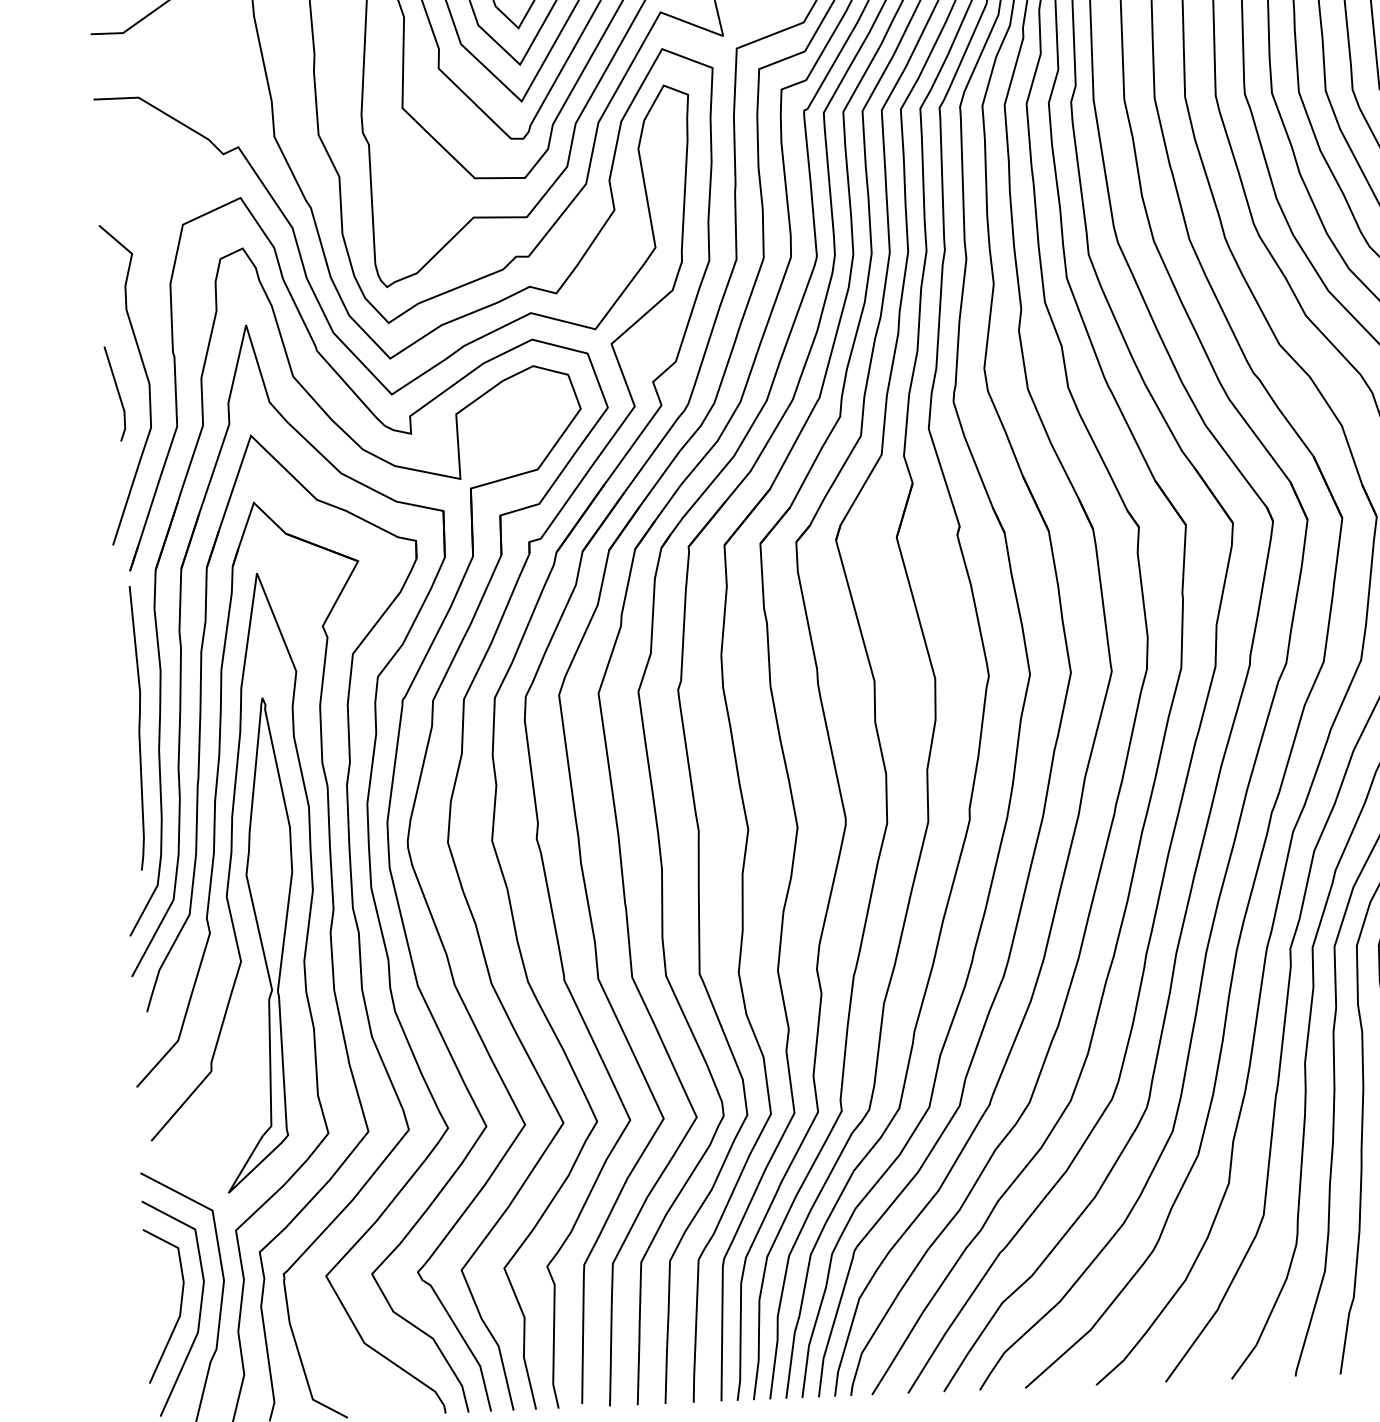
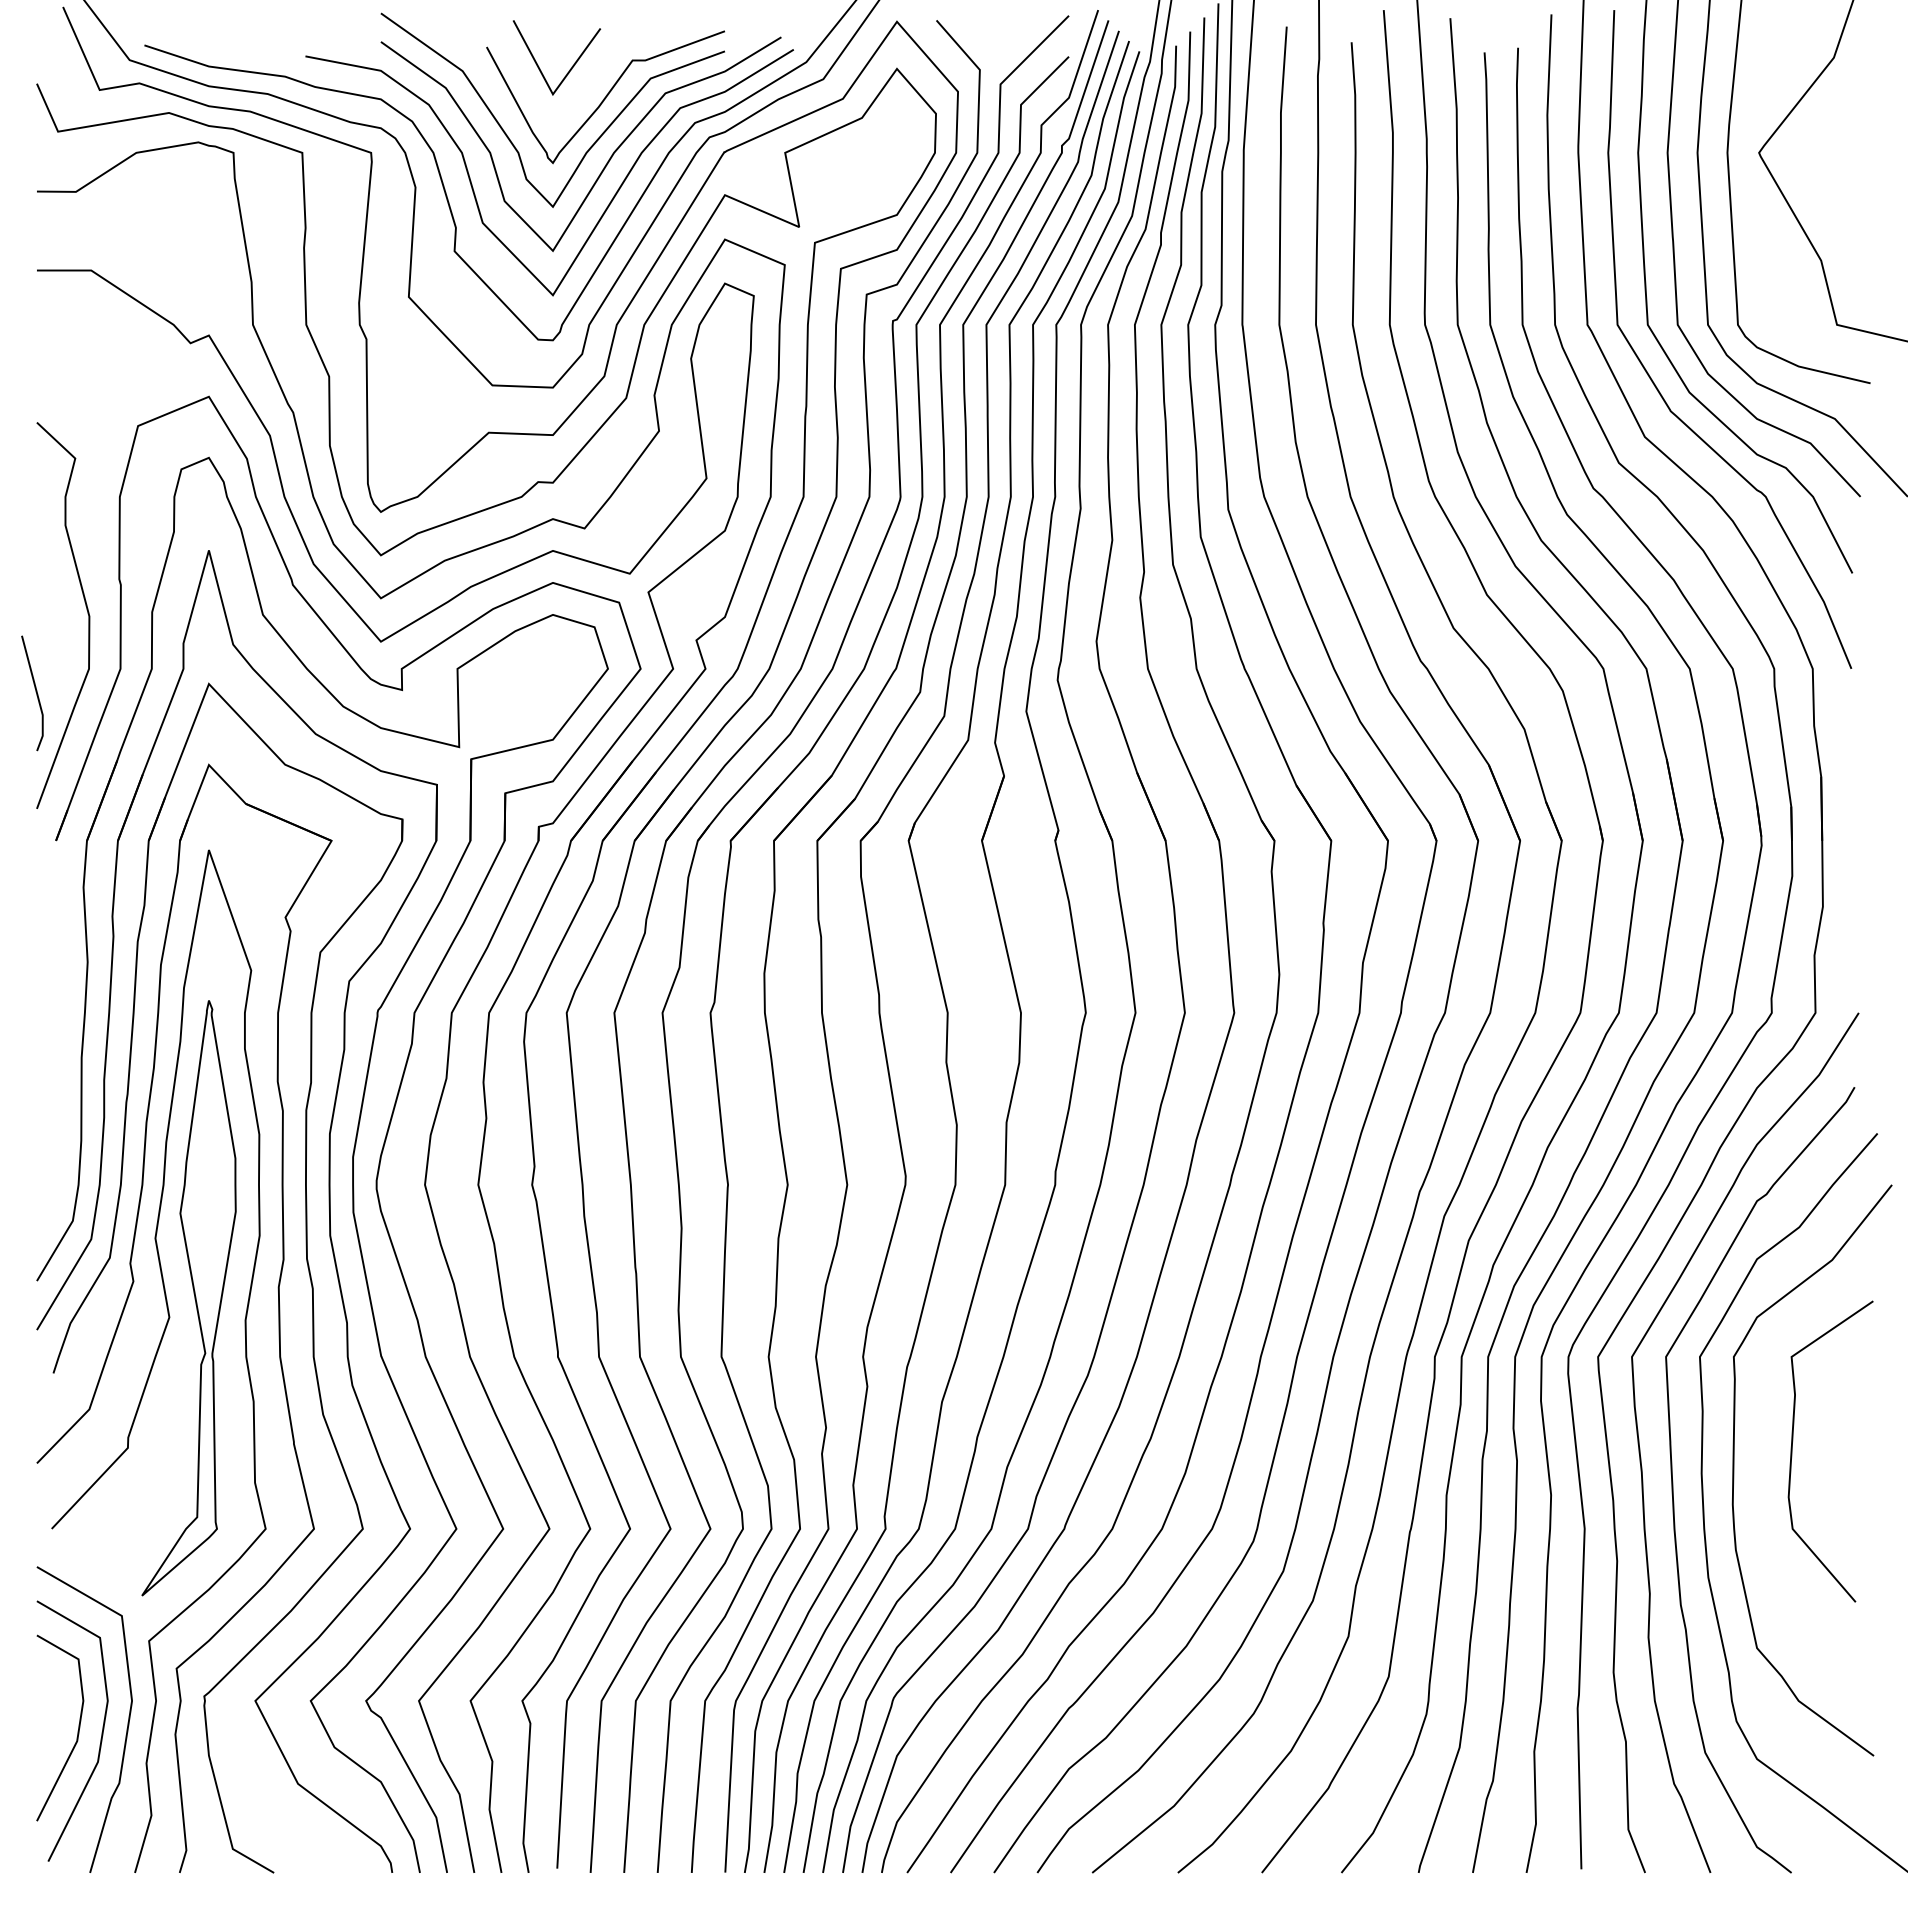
line: (117, 393) -> (35, 692), moved
curve: (138, 728) -> (58, 1030), removed

